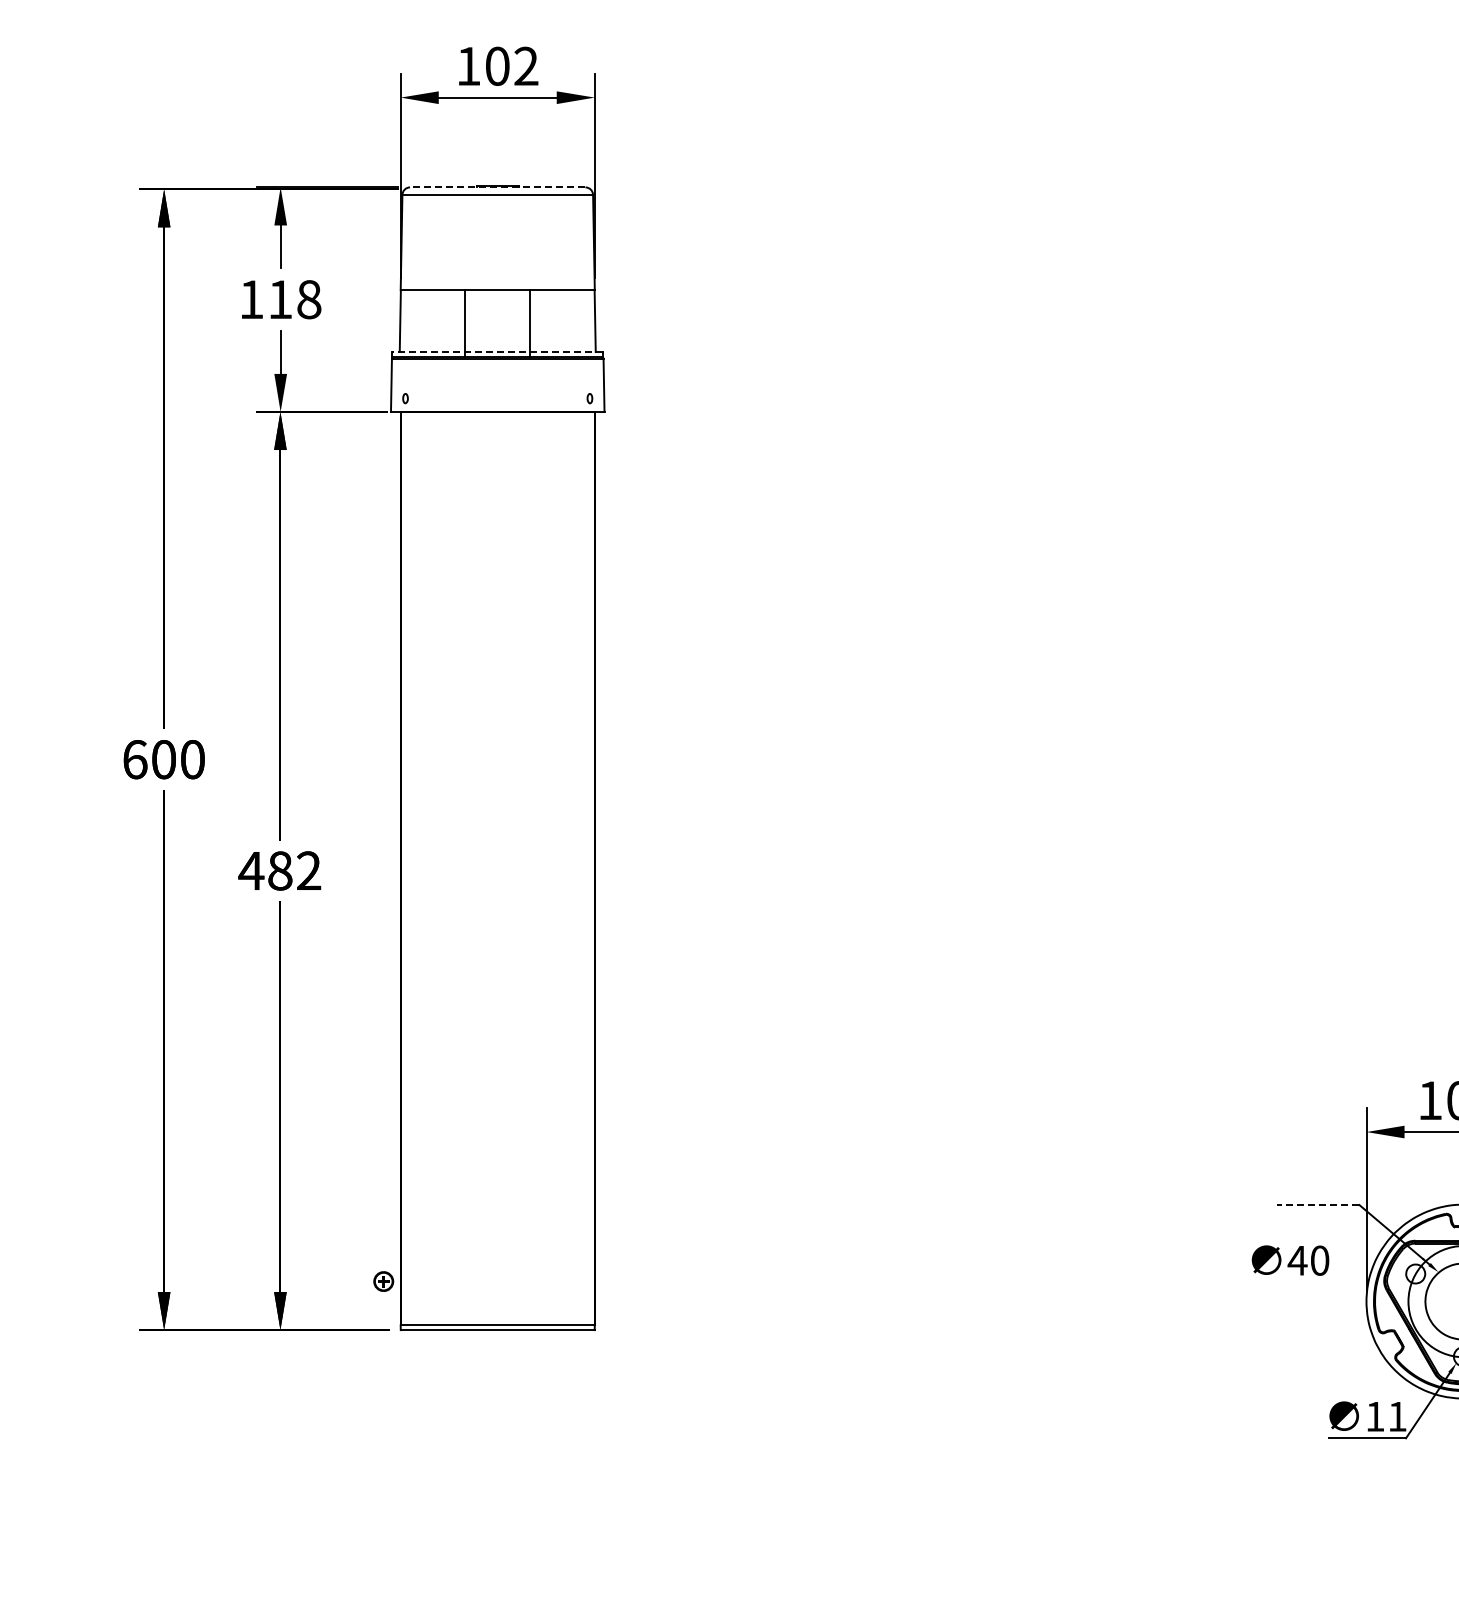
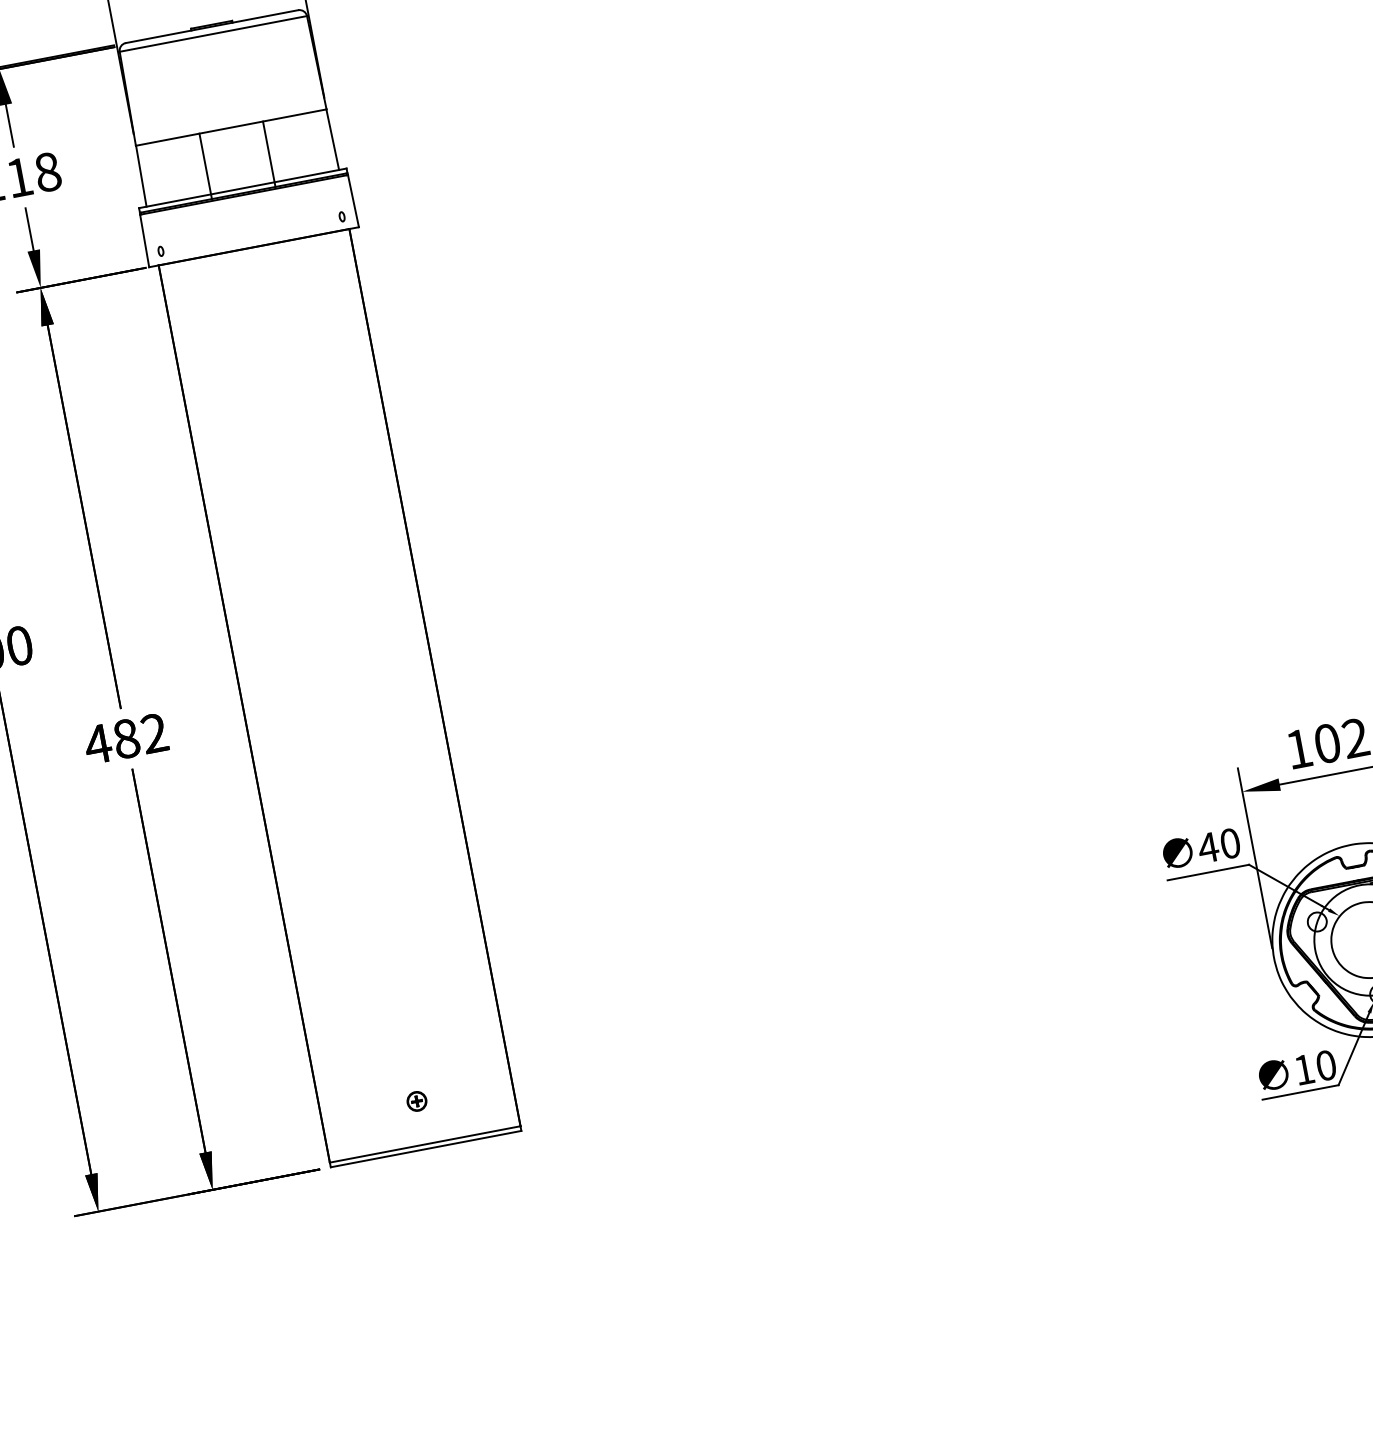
line: (497, 187) -> (211, 26), dashed -> solid
line: (497, 352) -> (242, 188), dashed -> solid
line: (1317, 1205) -> (1207, 873), dashed -> solid
text: (1290, 1260) -> (1201, 848), moved
part: (383, 1281) -> (416, 1101), moved
text: (1397, 1416) -> (1326, 1065), 11 -> 10

